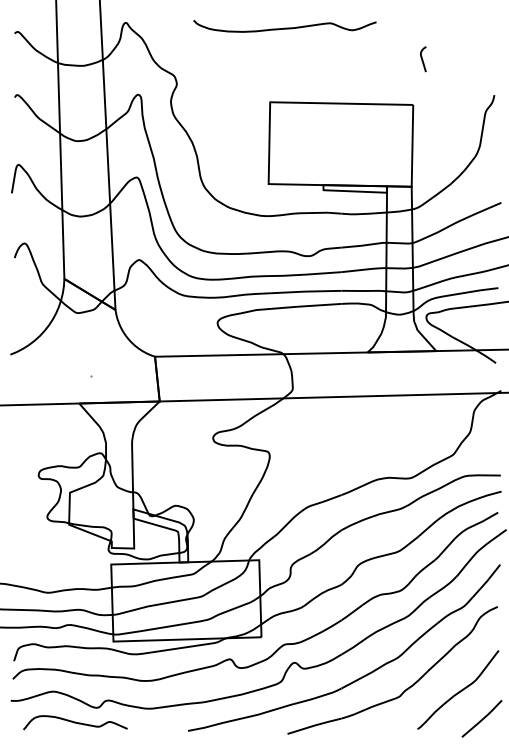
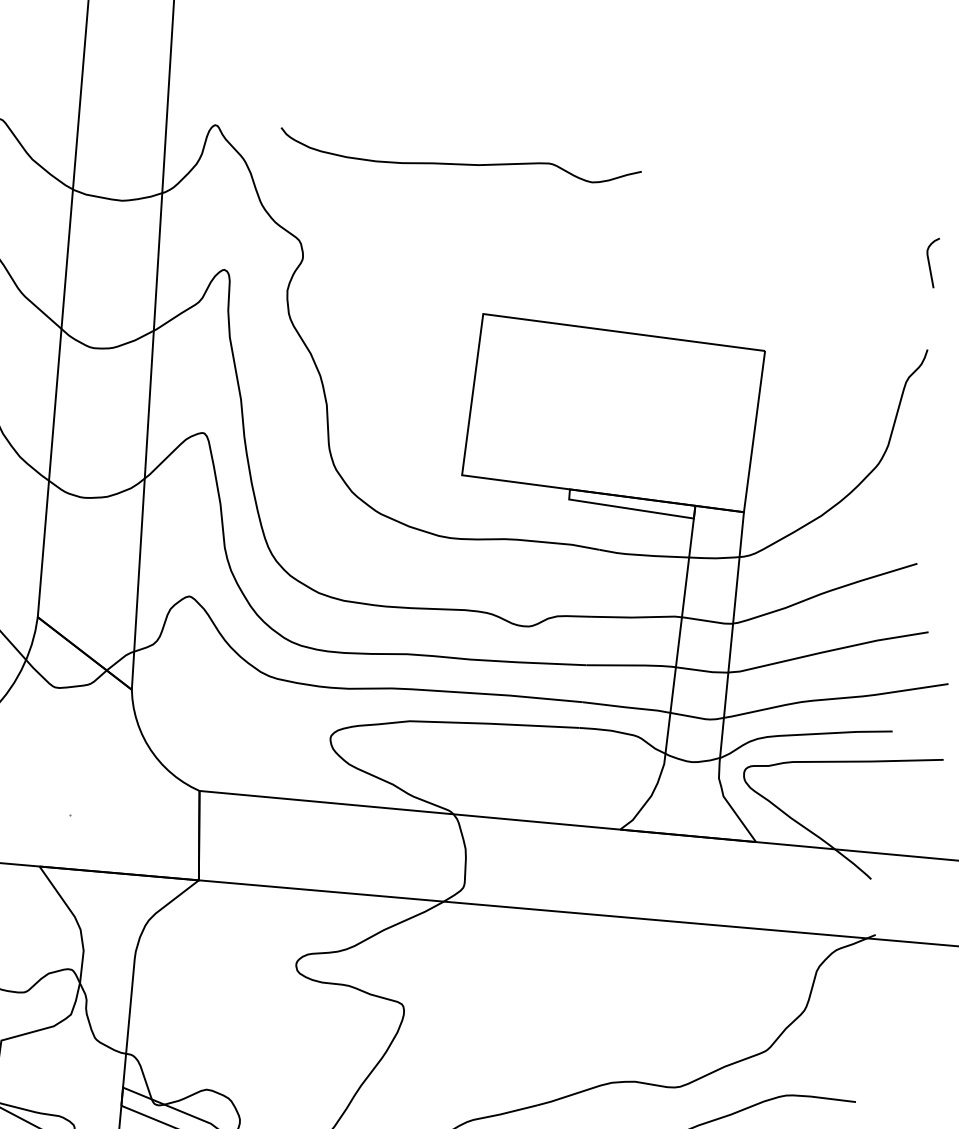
curve: (284, 27) -> (458, 161), moved
curve: (423, 59) -> (931, 262), moved

